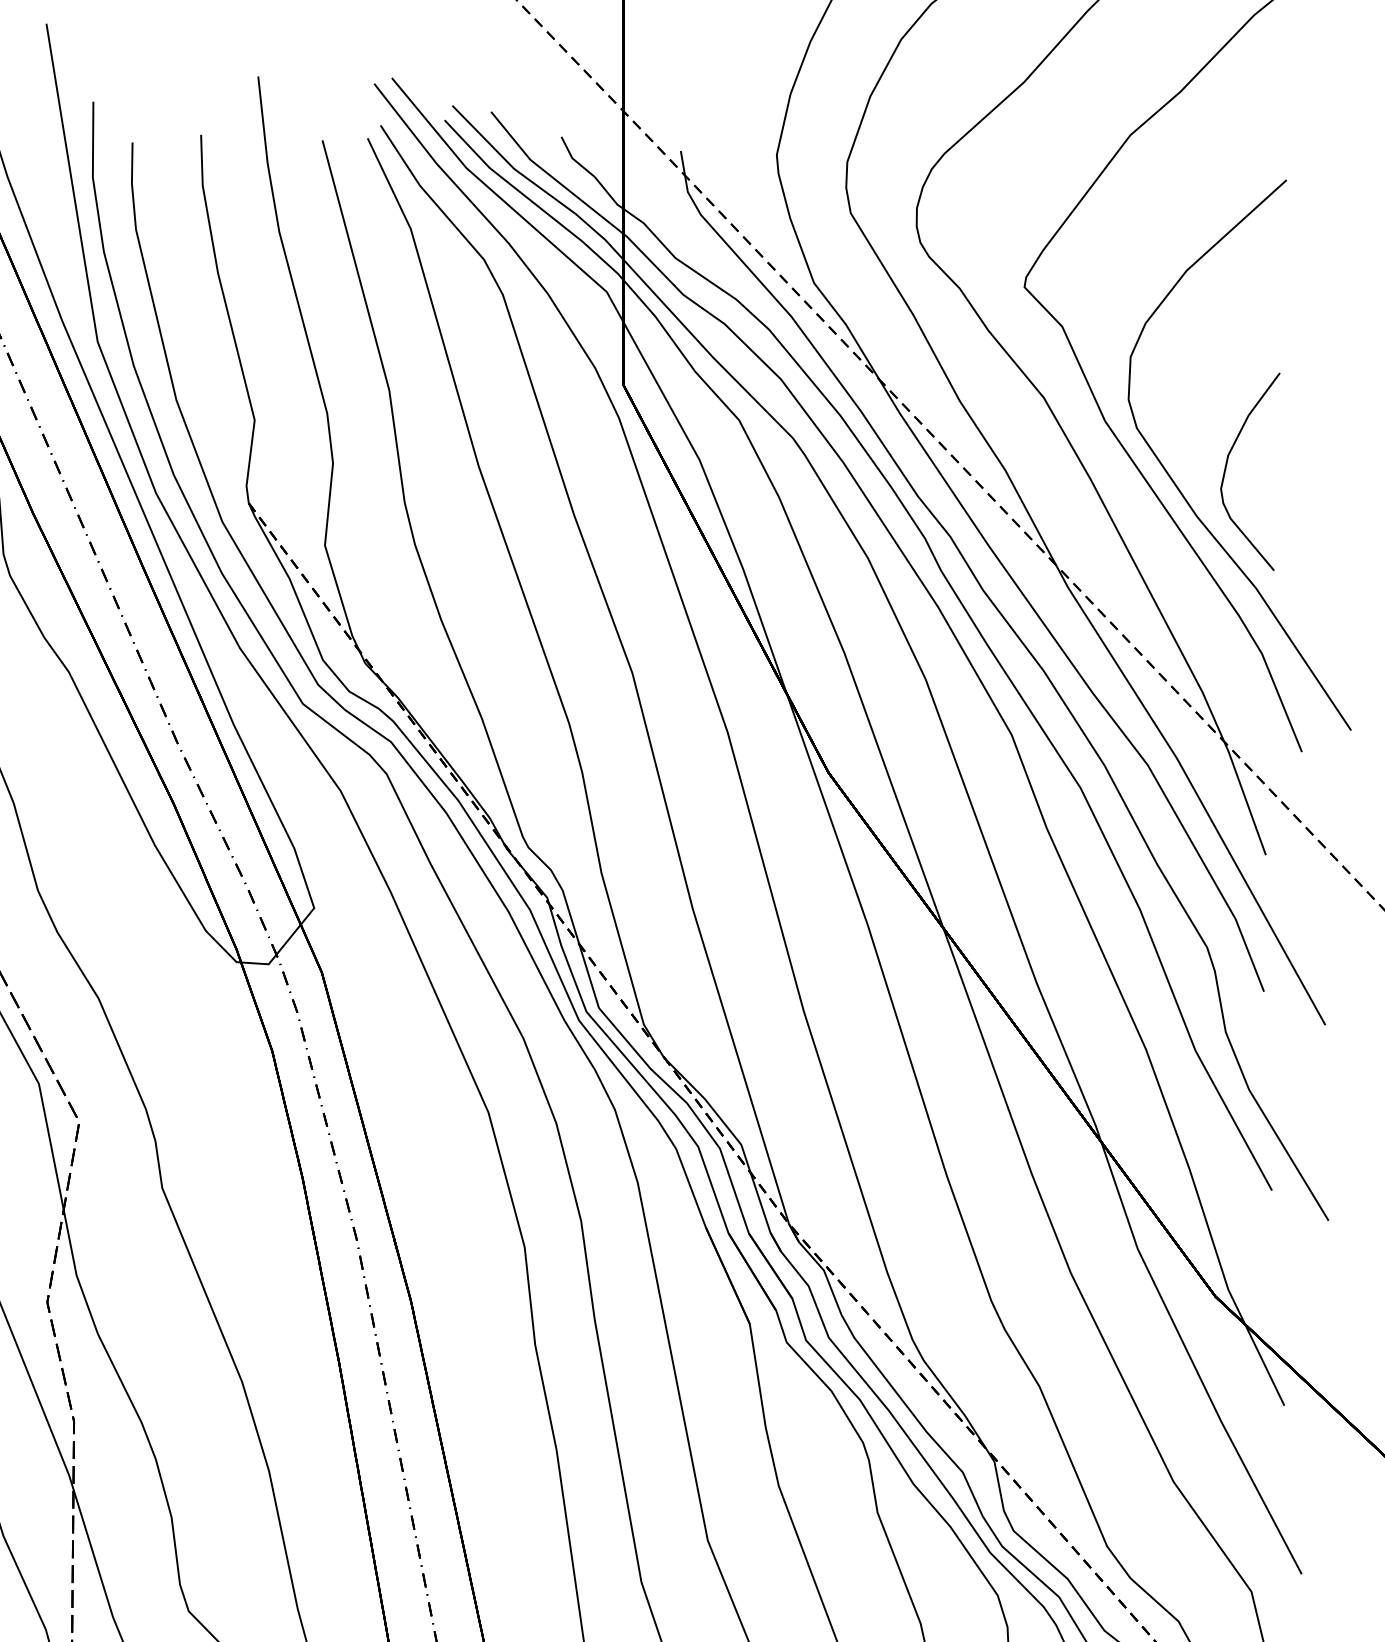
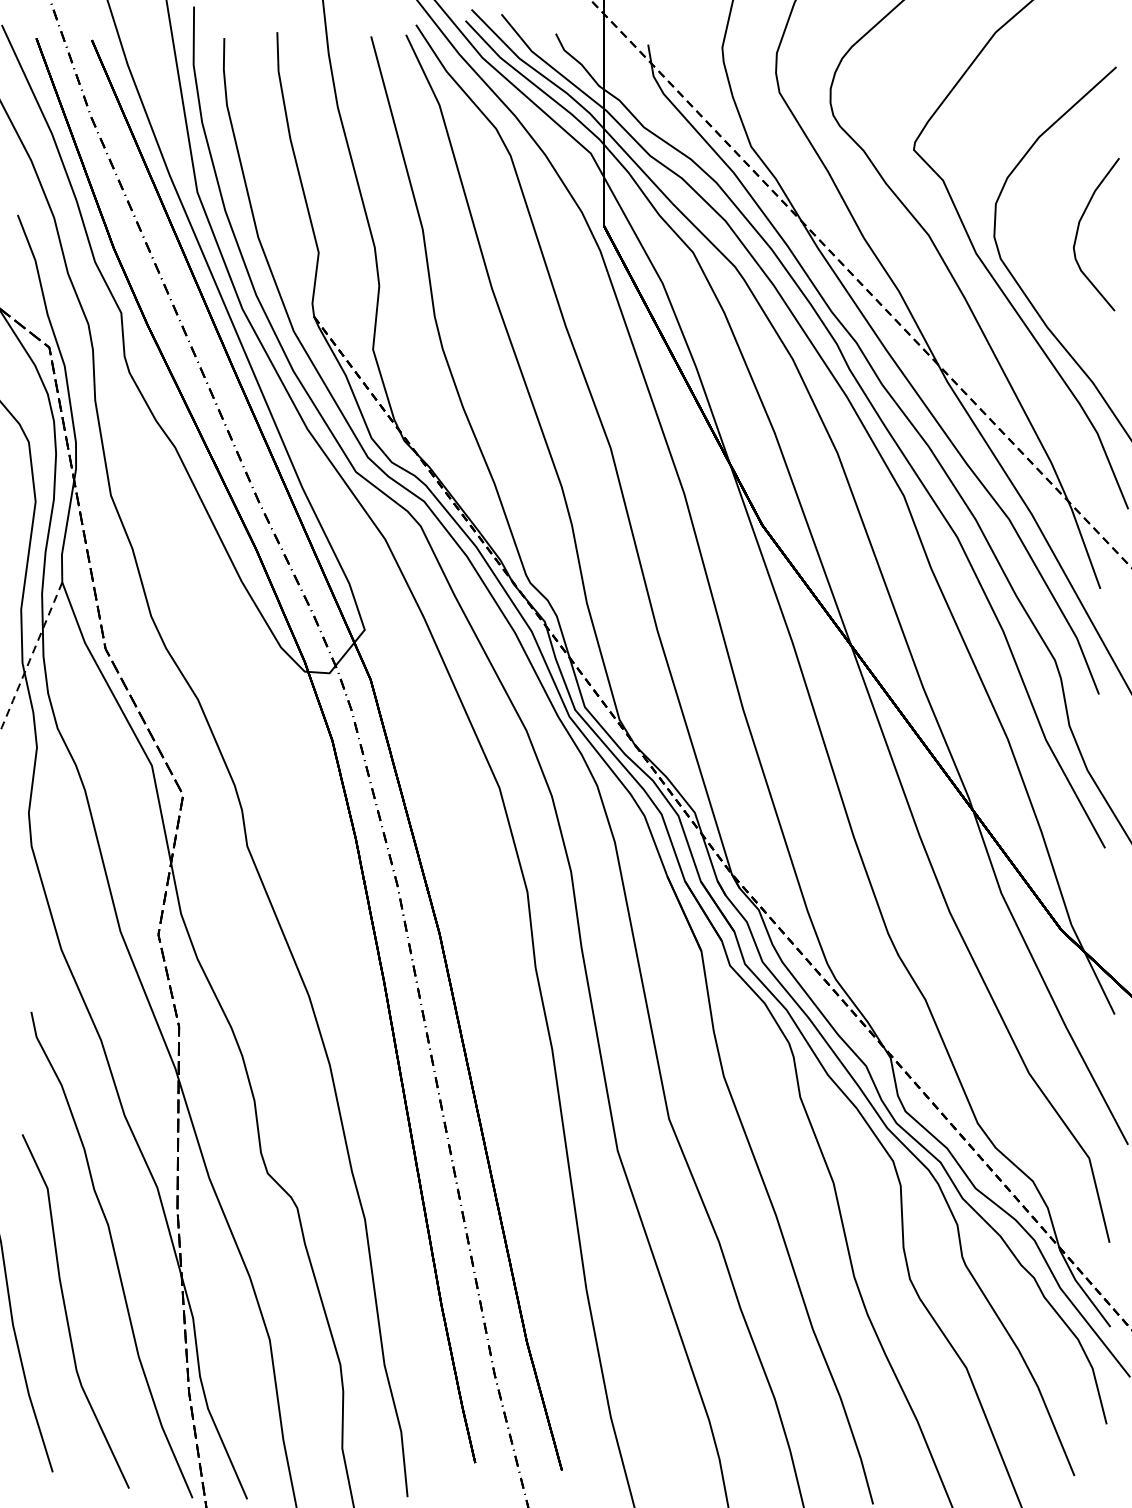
curve: (1227, 467) -> (1078, 231), moved

